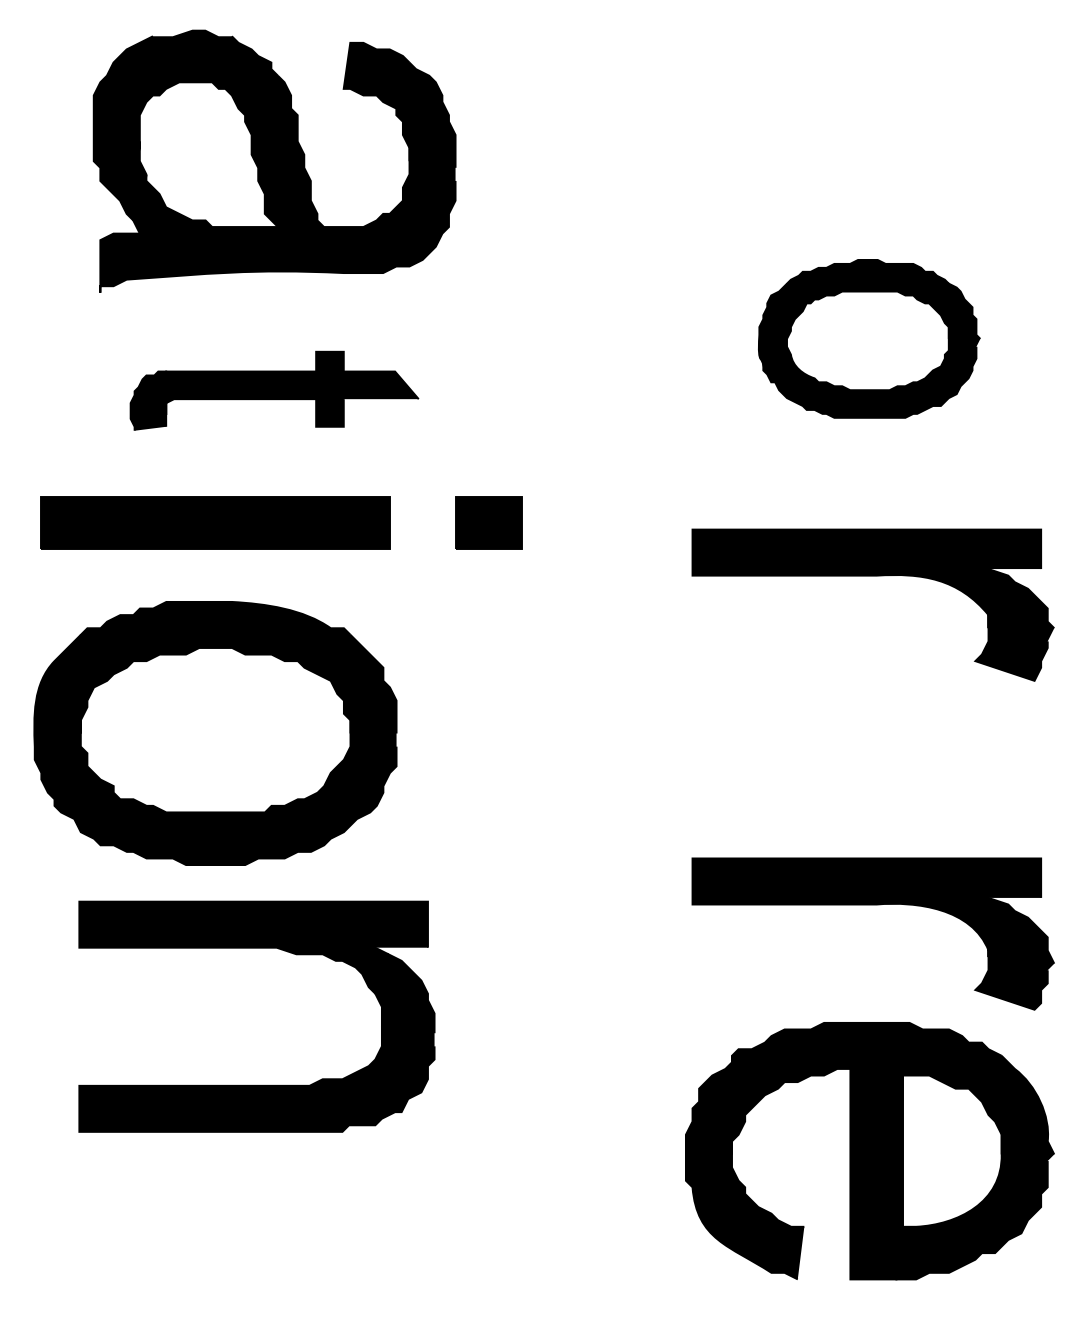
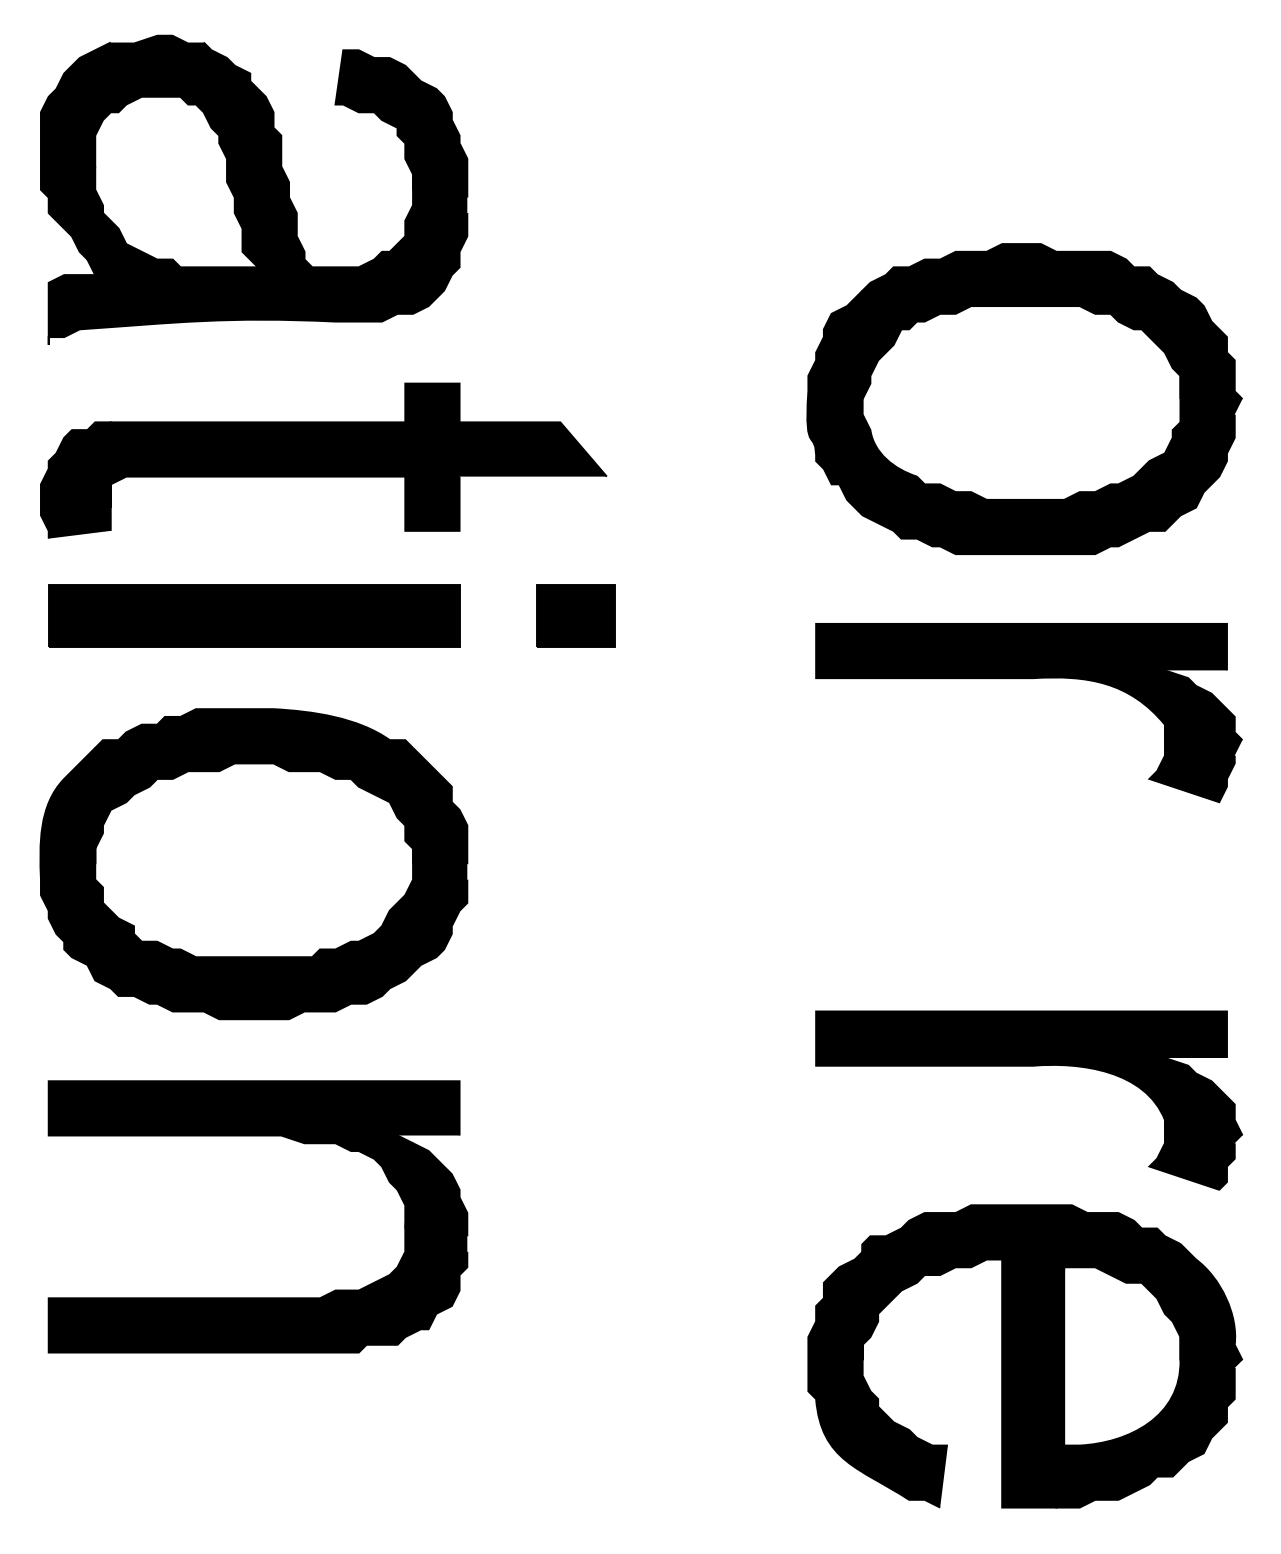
part: (274, 160) -> (253, 188), moved
part: (869, 338) -> (1024, 398), size x1.67
part: (274, 390) -> (323, 459), size x1.67
part: (256, 948) -> (257, 1136), moved

